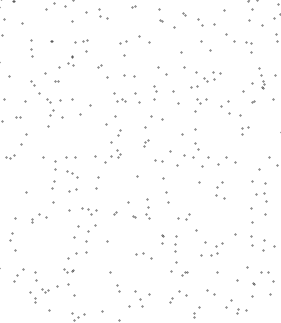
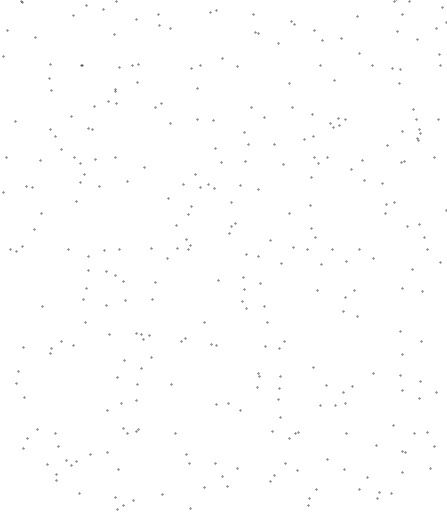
part: (212, 76) -> (338, 121), size x0.6
part: (155, 92) -> (247, 147), size x1.4
part: (119, 97) -> (204, 182), moved
part: (72, 190) -> (115, 303), size x1.6
part: (261, 197) -> (416, 231), moved
part: (147, 208) -> (244, 292), moved
part: (89, 211) -> (142, 336), size x0.6
part: (183, 216) -> (274, 344), moved
part: (68, 270) -> (129, 430), moved
part: (210, 292) -> (334, 465), size x1.6

